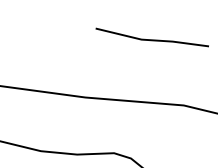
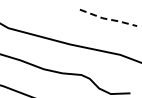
line: (152, 40) -> (108, 19), solid -> dashed

